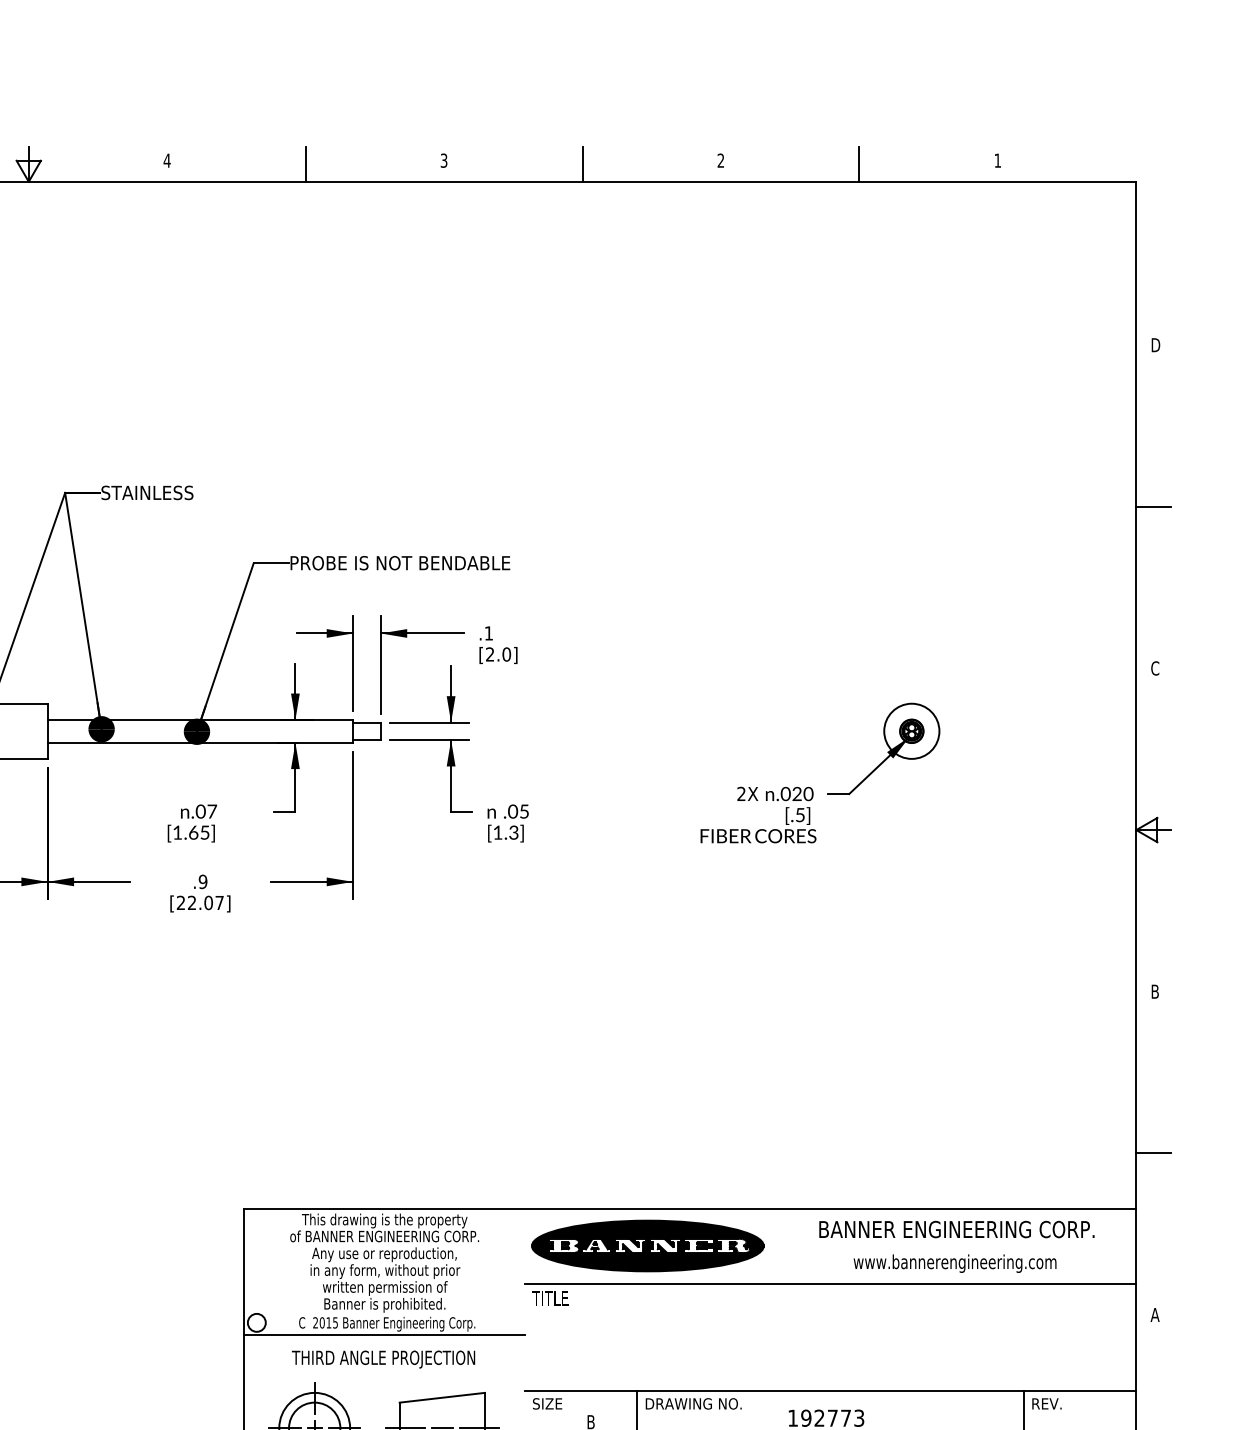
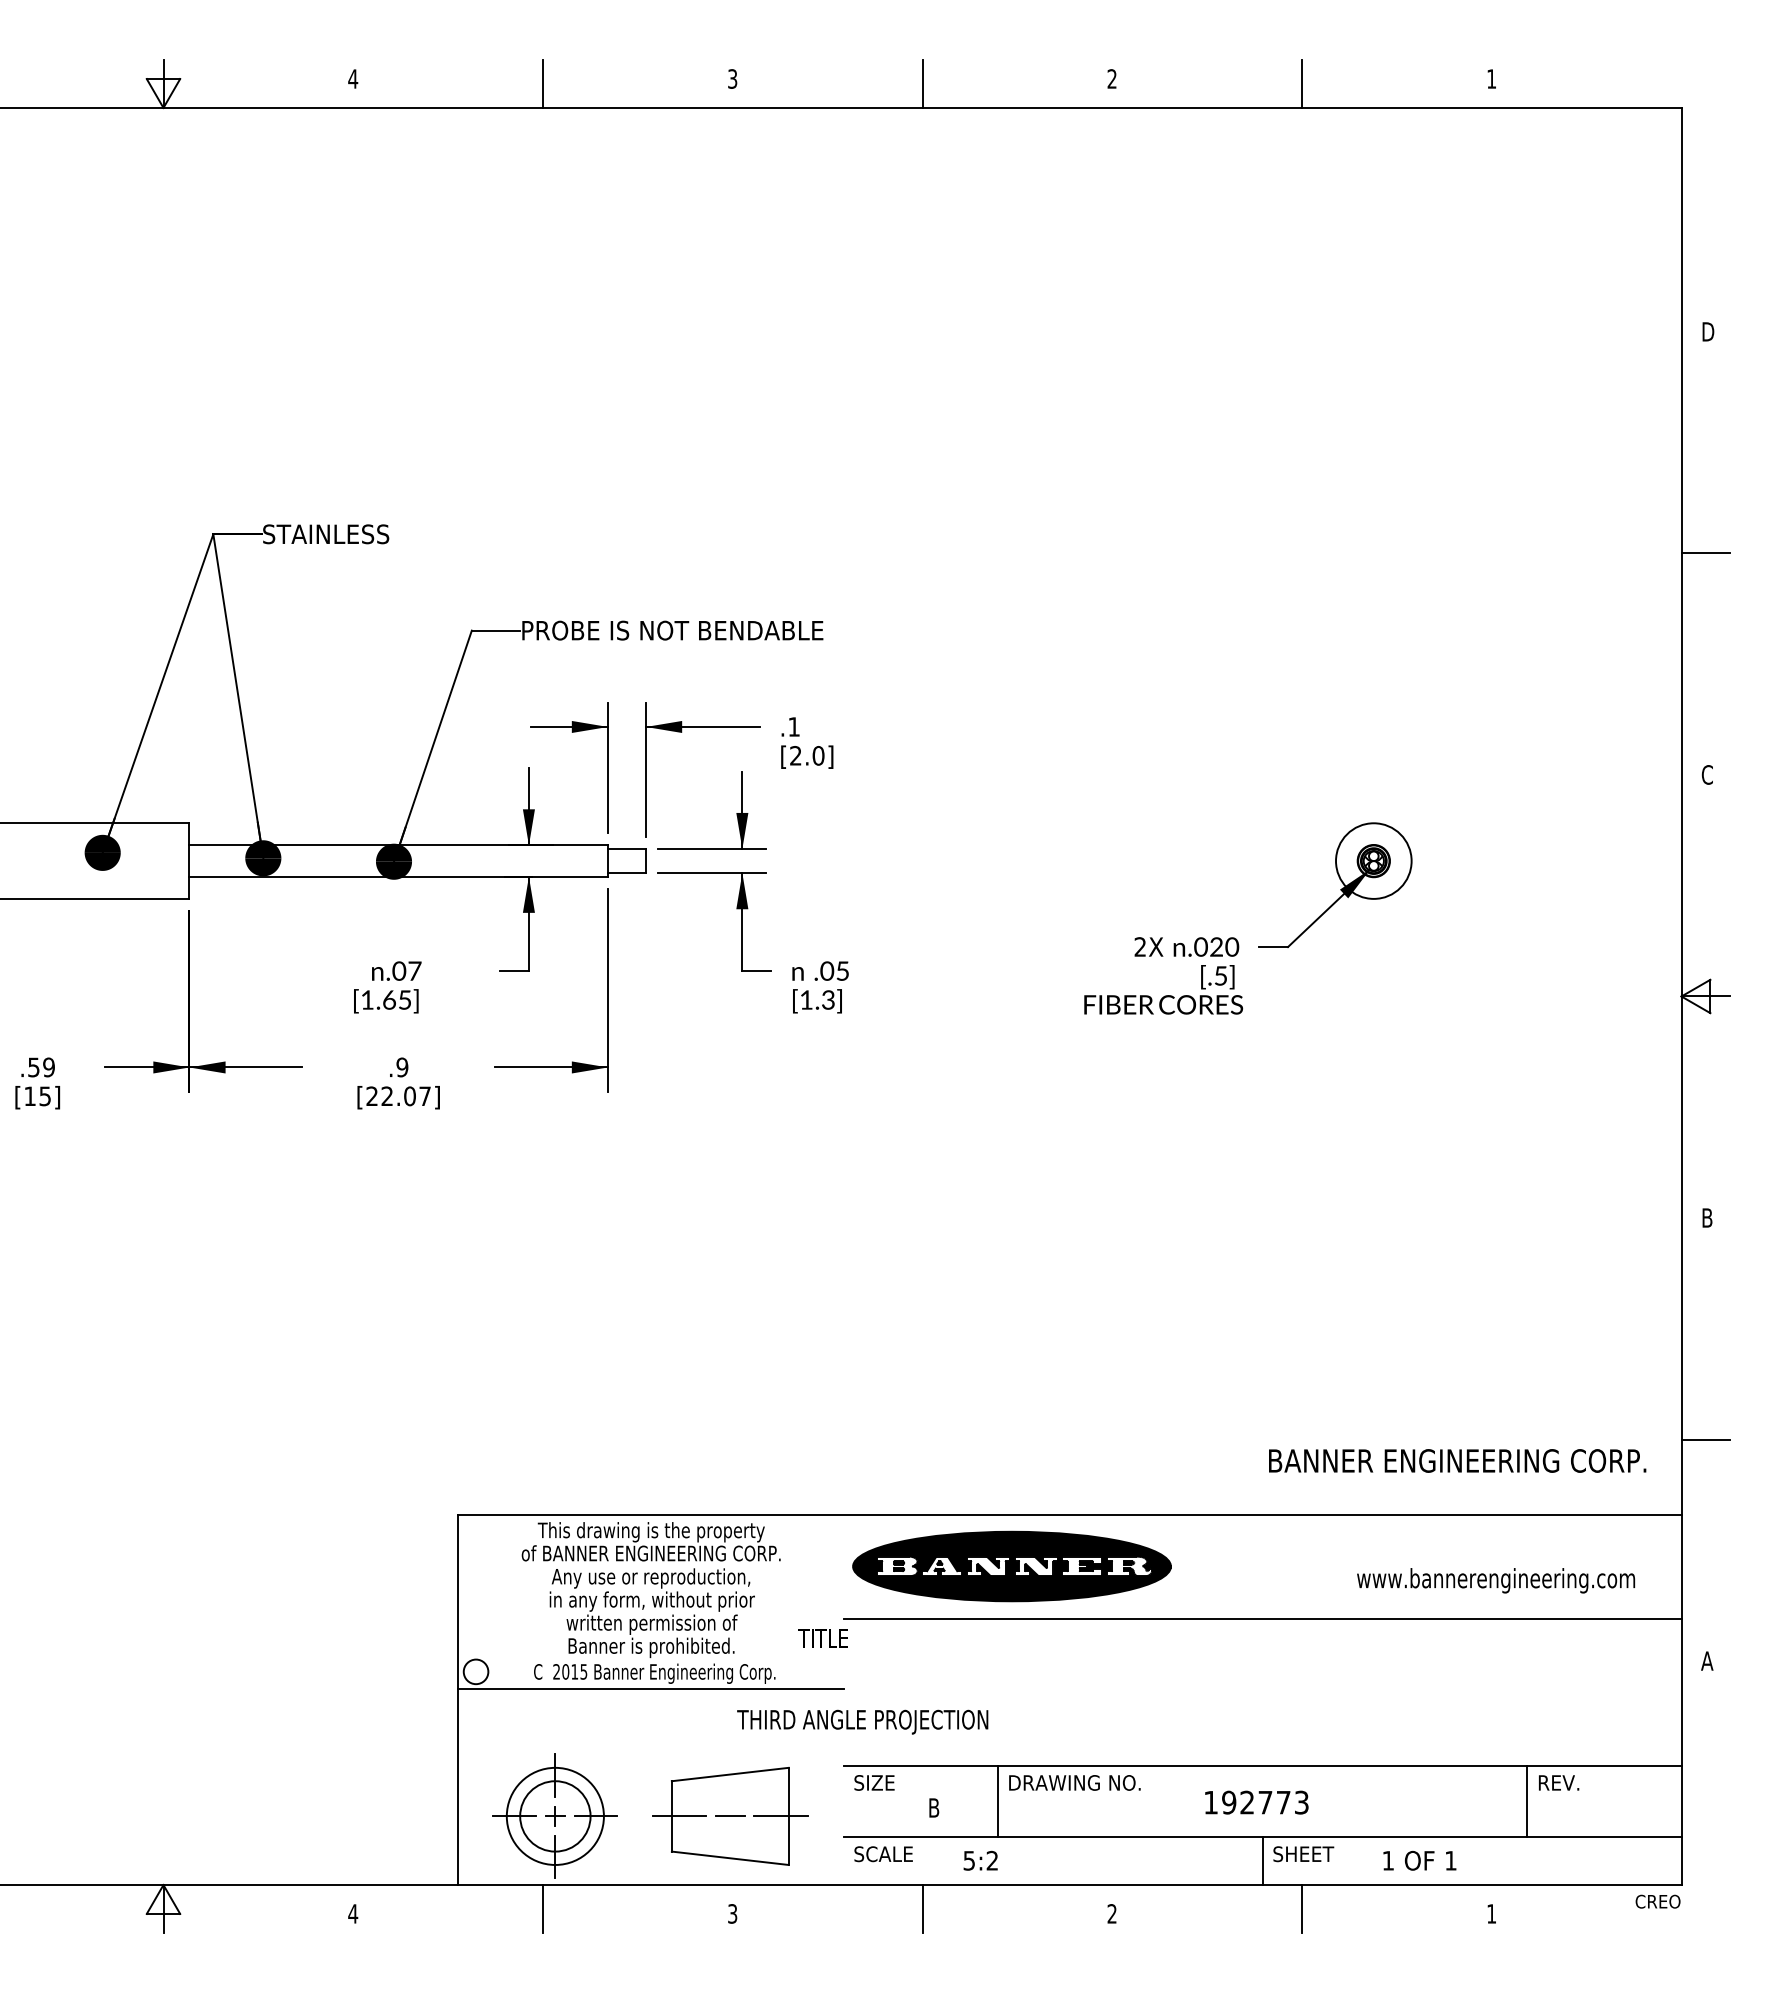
text: (956, 1229) -> (1457, 1460), moved
text: (955, 1263) -> (1496, 1580), moved
text: (549, 1298) -> (822, 1638), moved
text: (383, 1359) -> (862, 1721), moved

